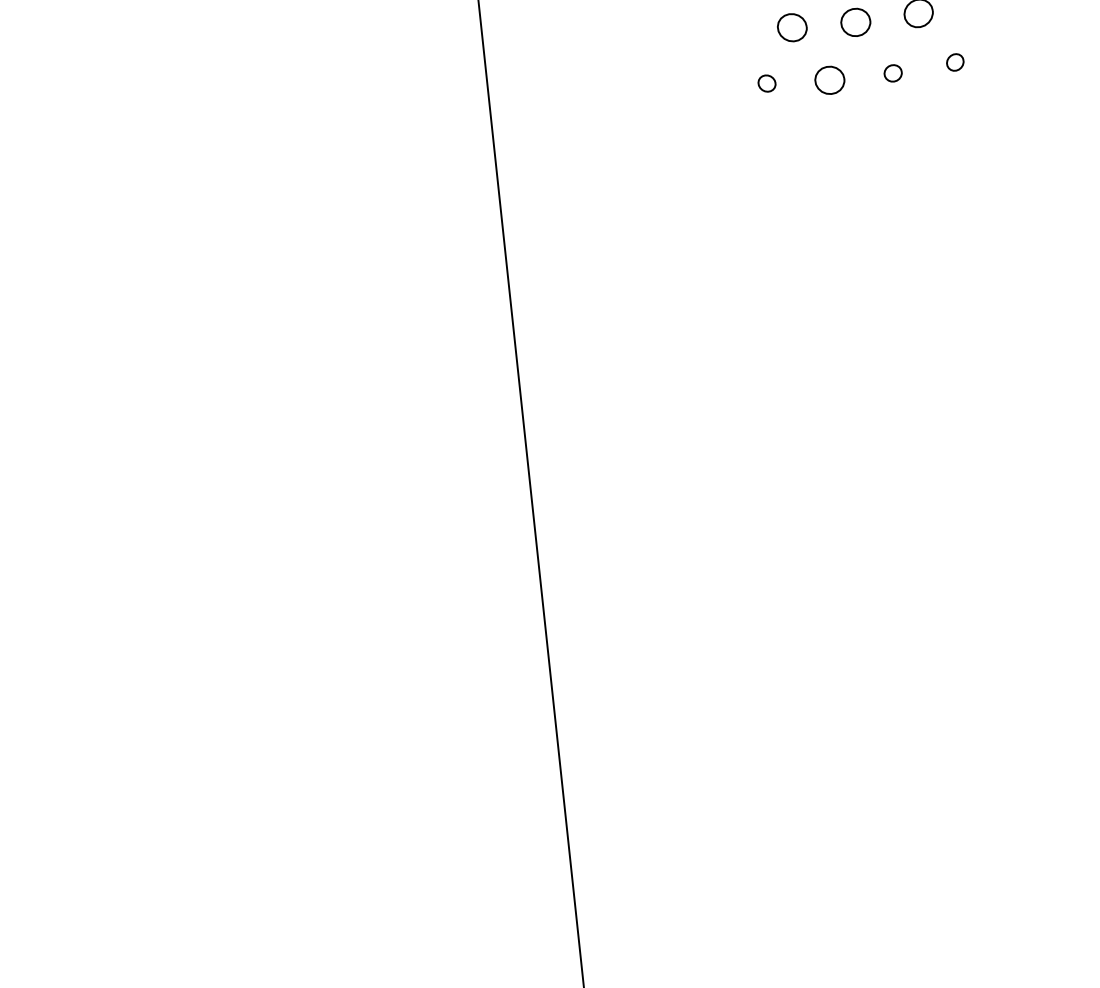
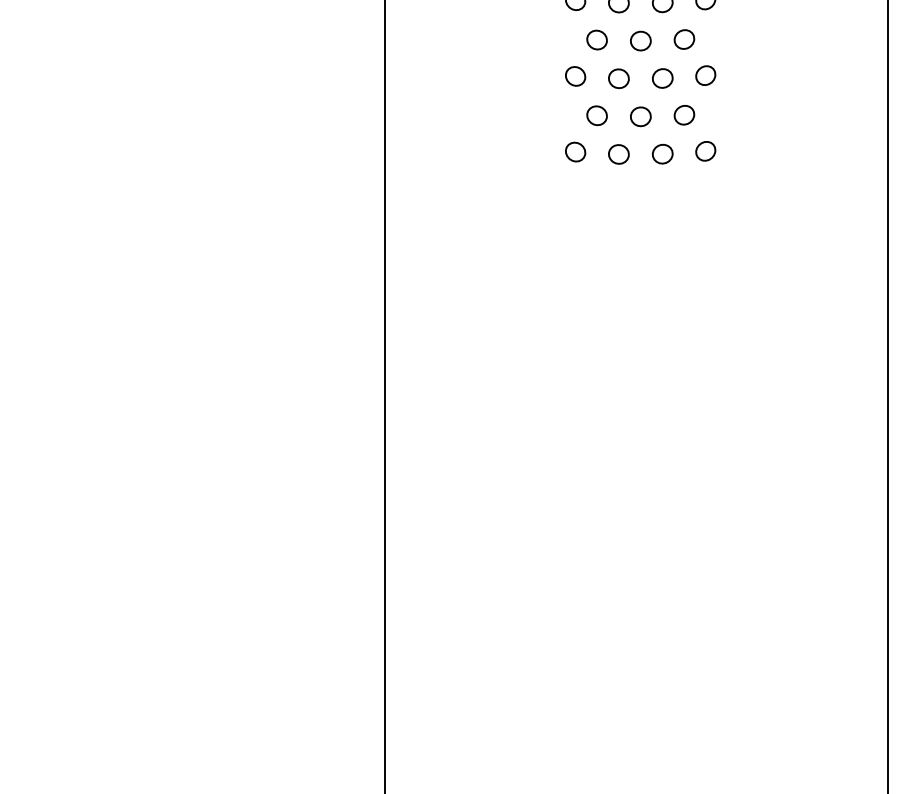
part: (954, 62) -> (705, 151), size x1.67
part: (893, 73) -> (662, 154), size x1.67
part: (766, 82) -> (575, 151), size x1.67

